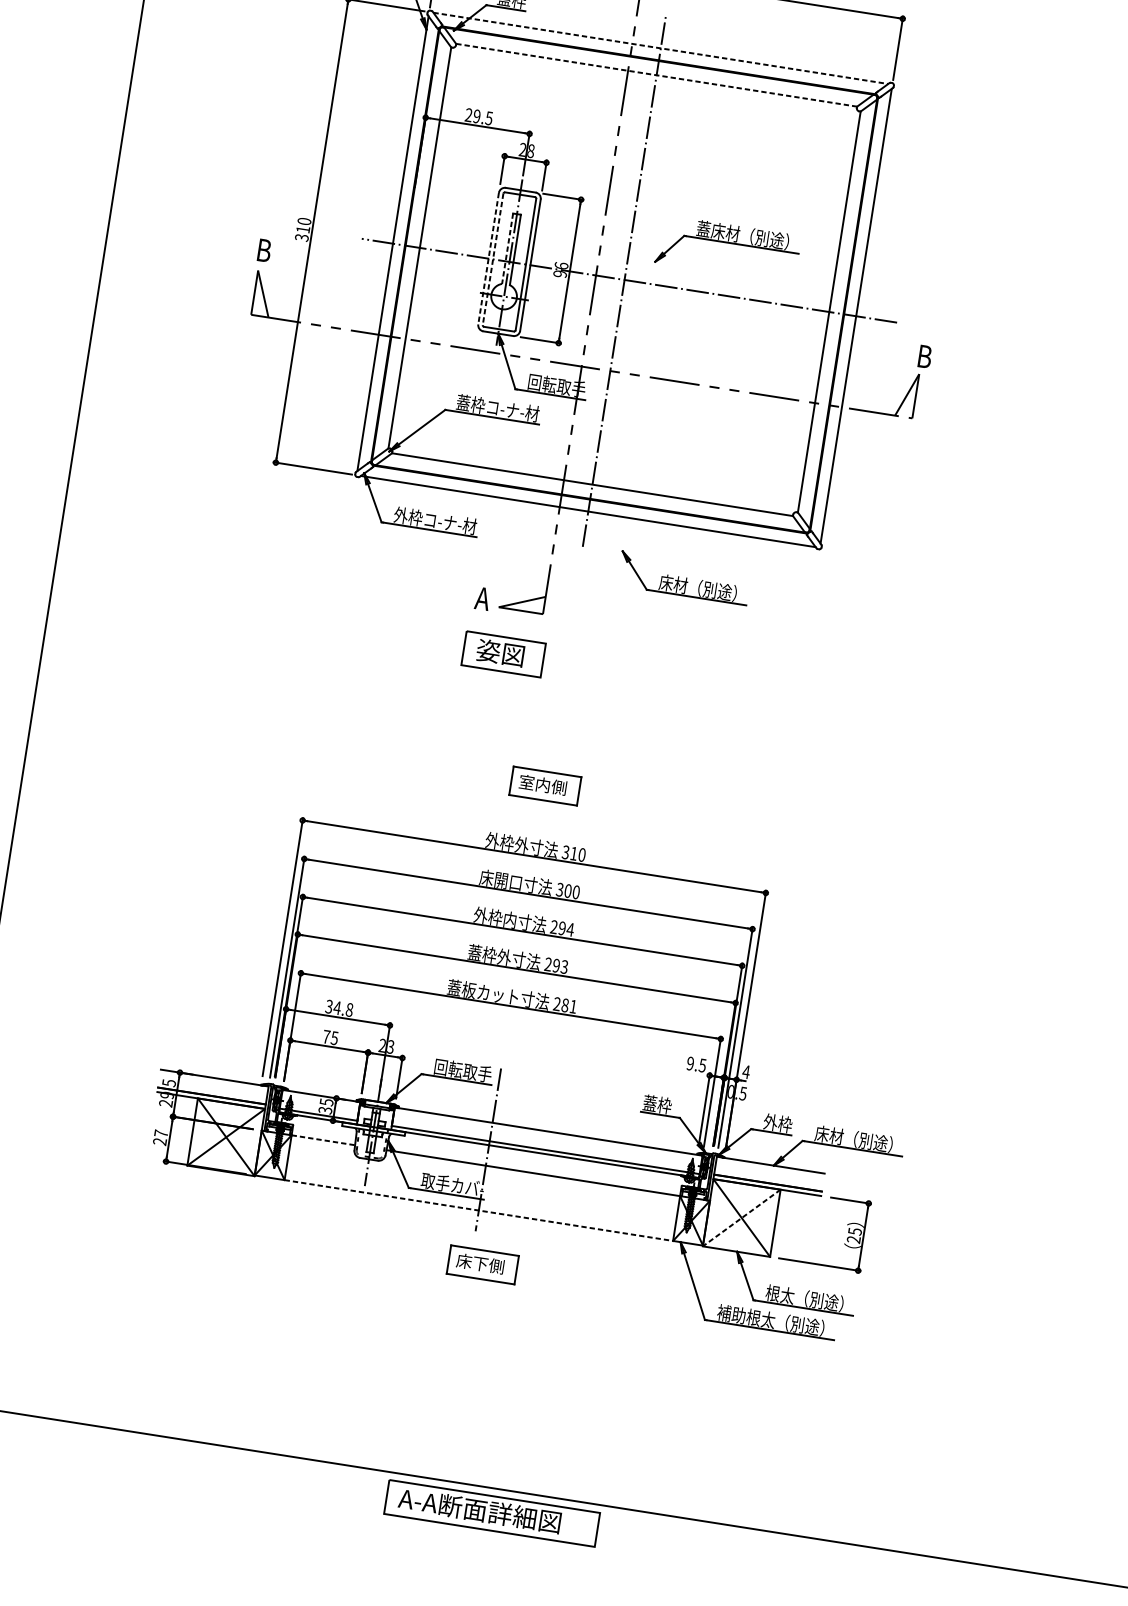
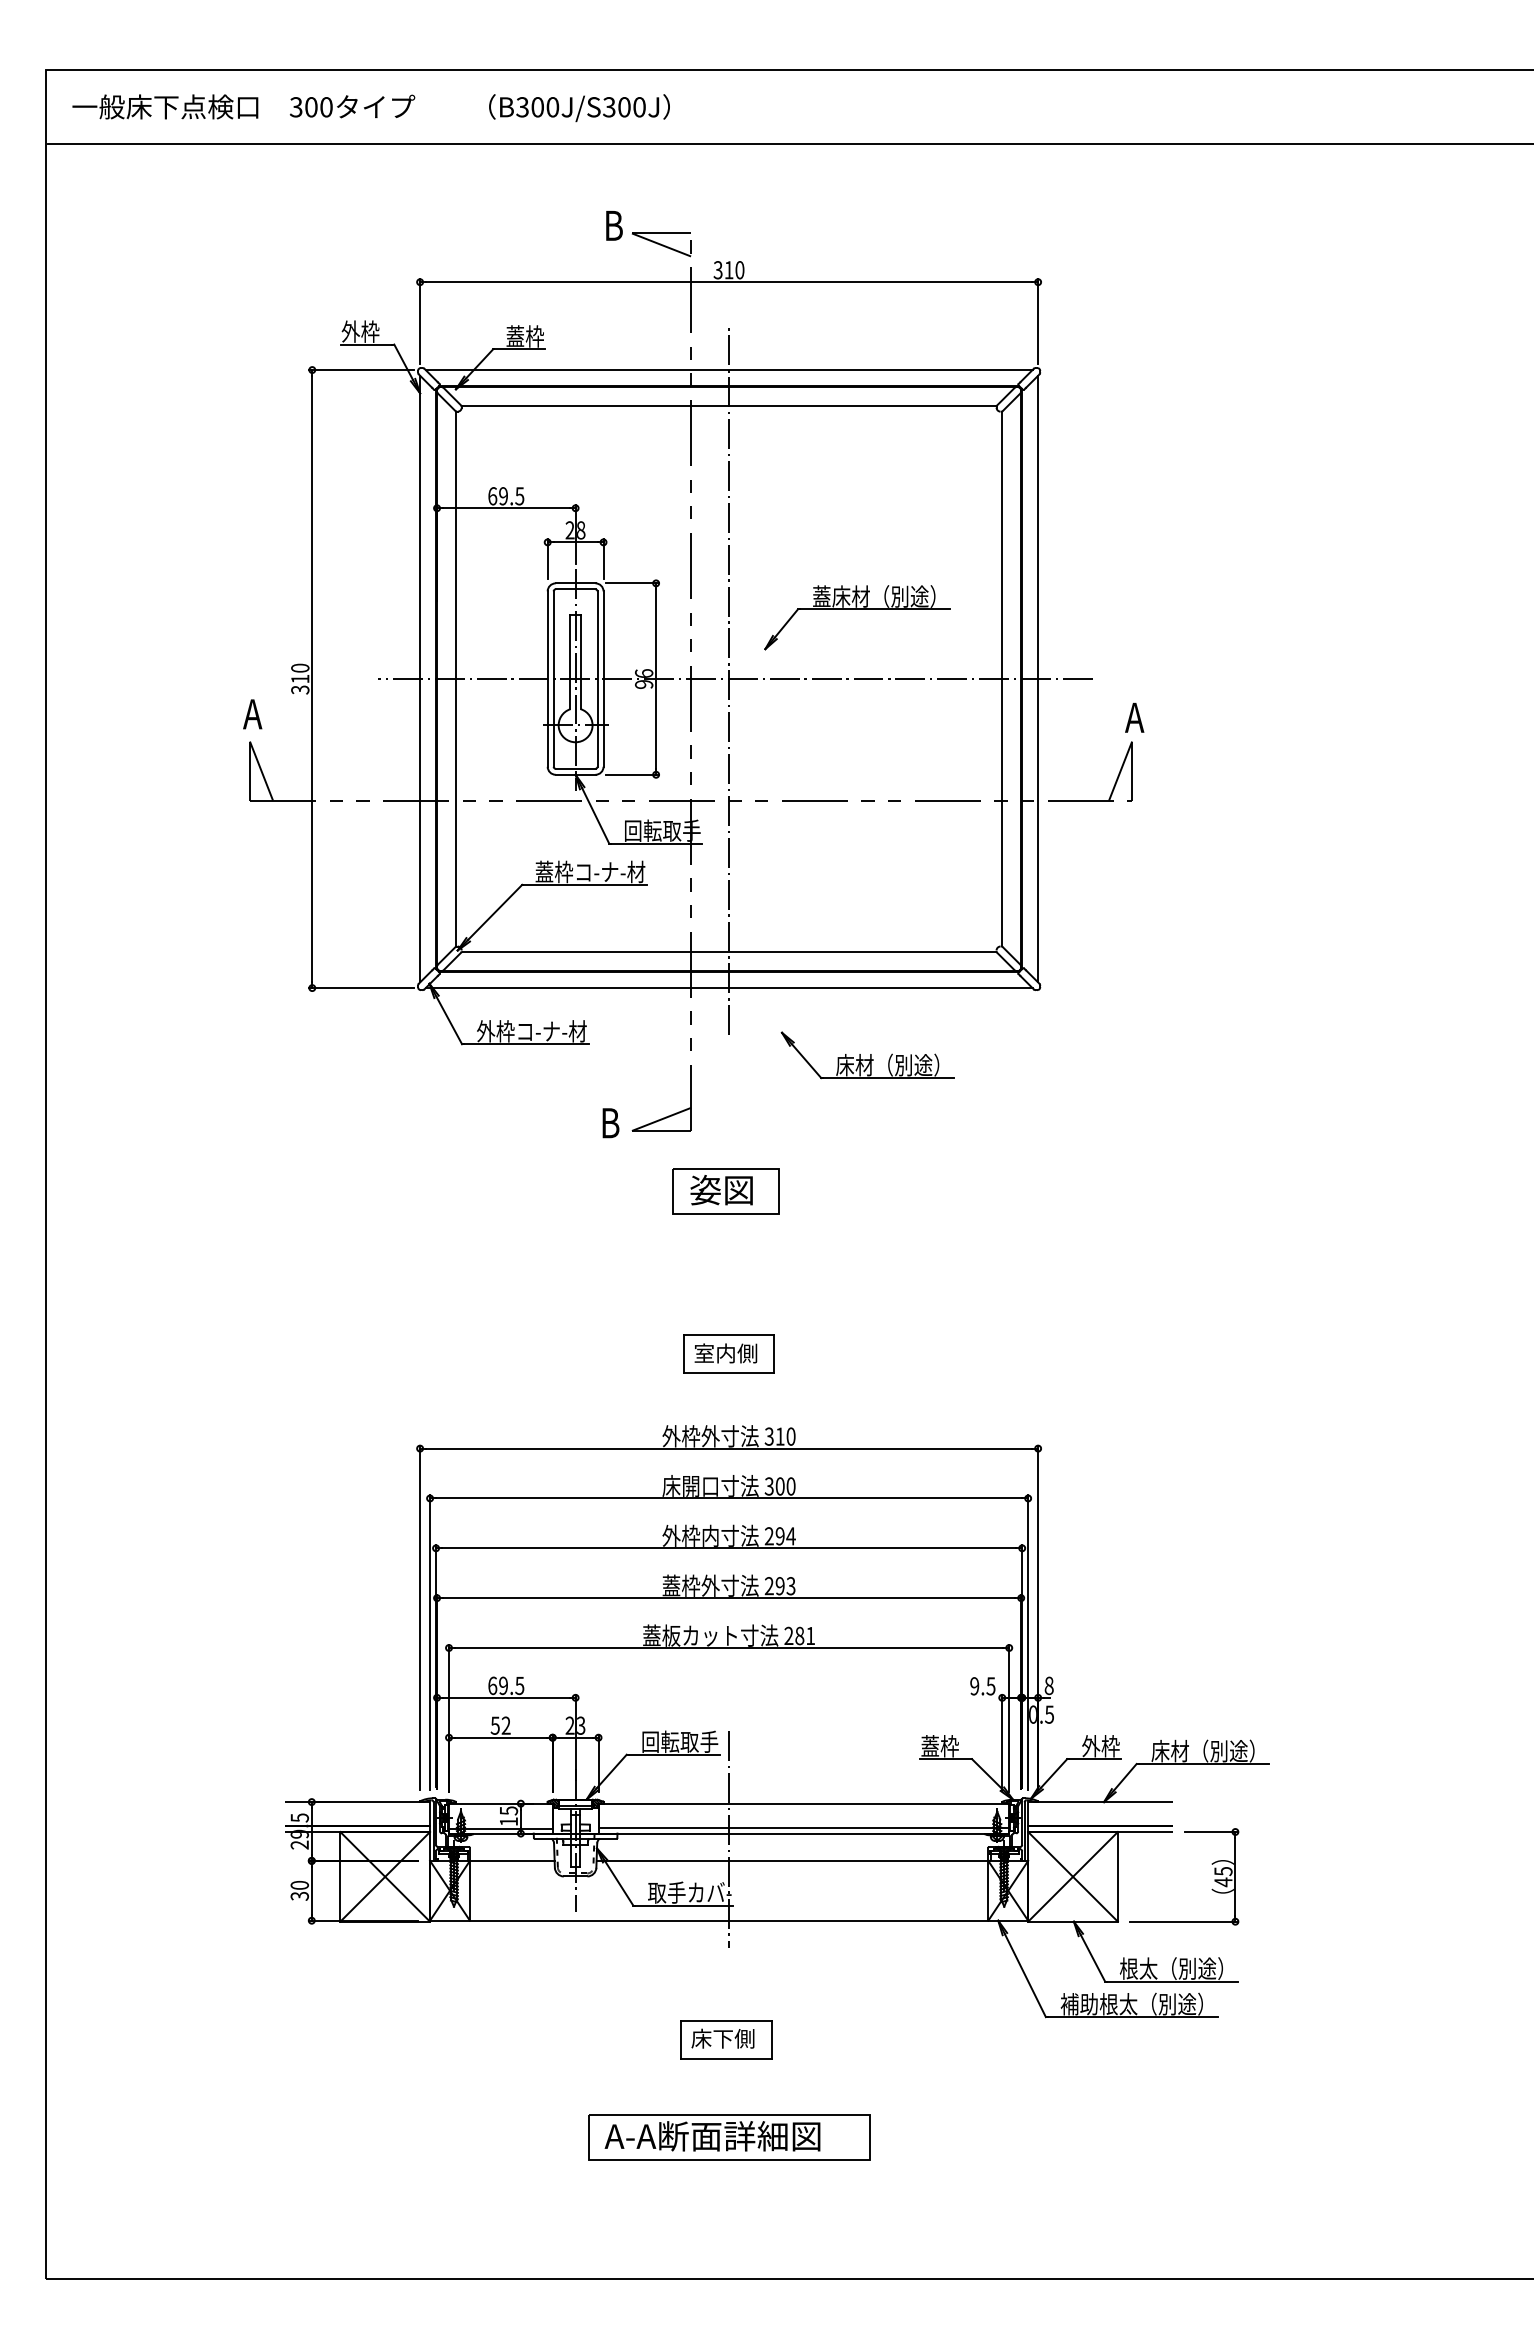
line: (661, 48) -> (729, 370), dashed -> solid
line: (656, 74) -> (729, 405), dashed -> solid
text: (468, 115) -> (492, 496), 29.5 -> 69.5
line: (507, 248) -> (570, 662), dashed -> solid
text: (263, 250) -> (252, 714), B -> A
line: (488, 258) -> (547, 679), dashed -> solid
line: (492, 259) -> (553, 679), dashed -> solid
text: (923, 356) -> (1134, 717), B -> A
text: (482, 599) -> (609, 1123), A -> B
part: (503, 654) -> (725, 1191), moved
text: (339, 1008) -> (506, 1685), 34.8 -> 69.5
text: (330, 1037) -> (500, 1725), 75 -> 52
text: (746, 1071) -> (1049, 1685), 4 -> 8
text: (325, 1110) -> (508, 1821), 35 -> 15
text: (160, 1137) -> (299, 1890), 27 -> 30
line: (323, 1139) -> (512, 1860), dashed -> solid
line: (479, 1210) -> (729, 1920), dashed -> solid
line: (741, 1218) -> (1072, 1877), dashed -> solid
text: (853, 1239) -> (1223, 1882), 25 -> 45
part: (482, 1264) -> (726, 2039), moved
part: (492, 1513) -> (729, 2137), moved

